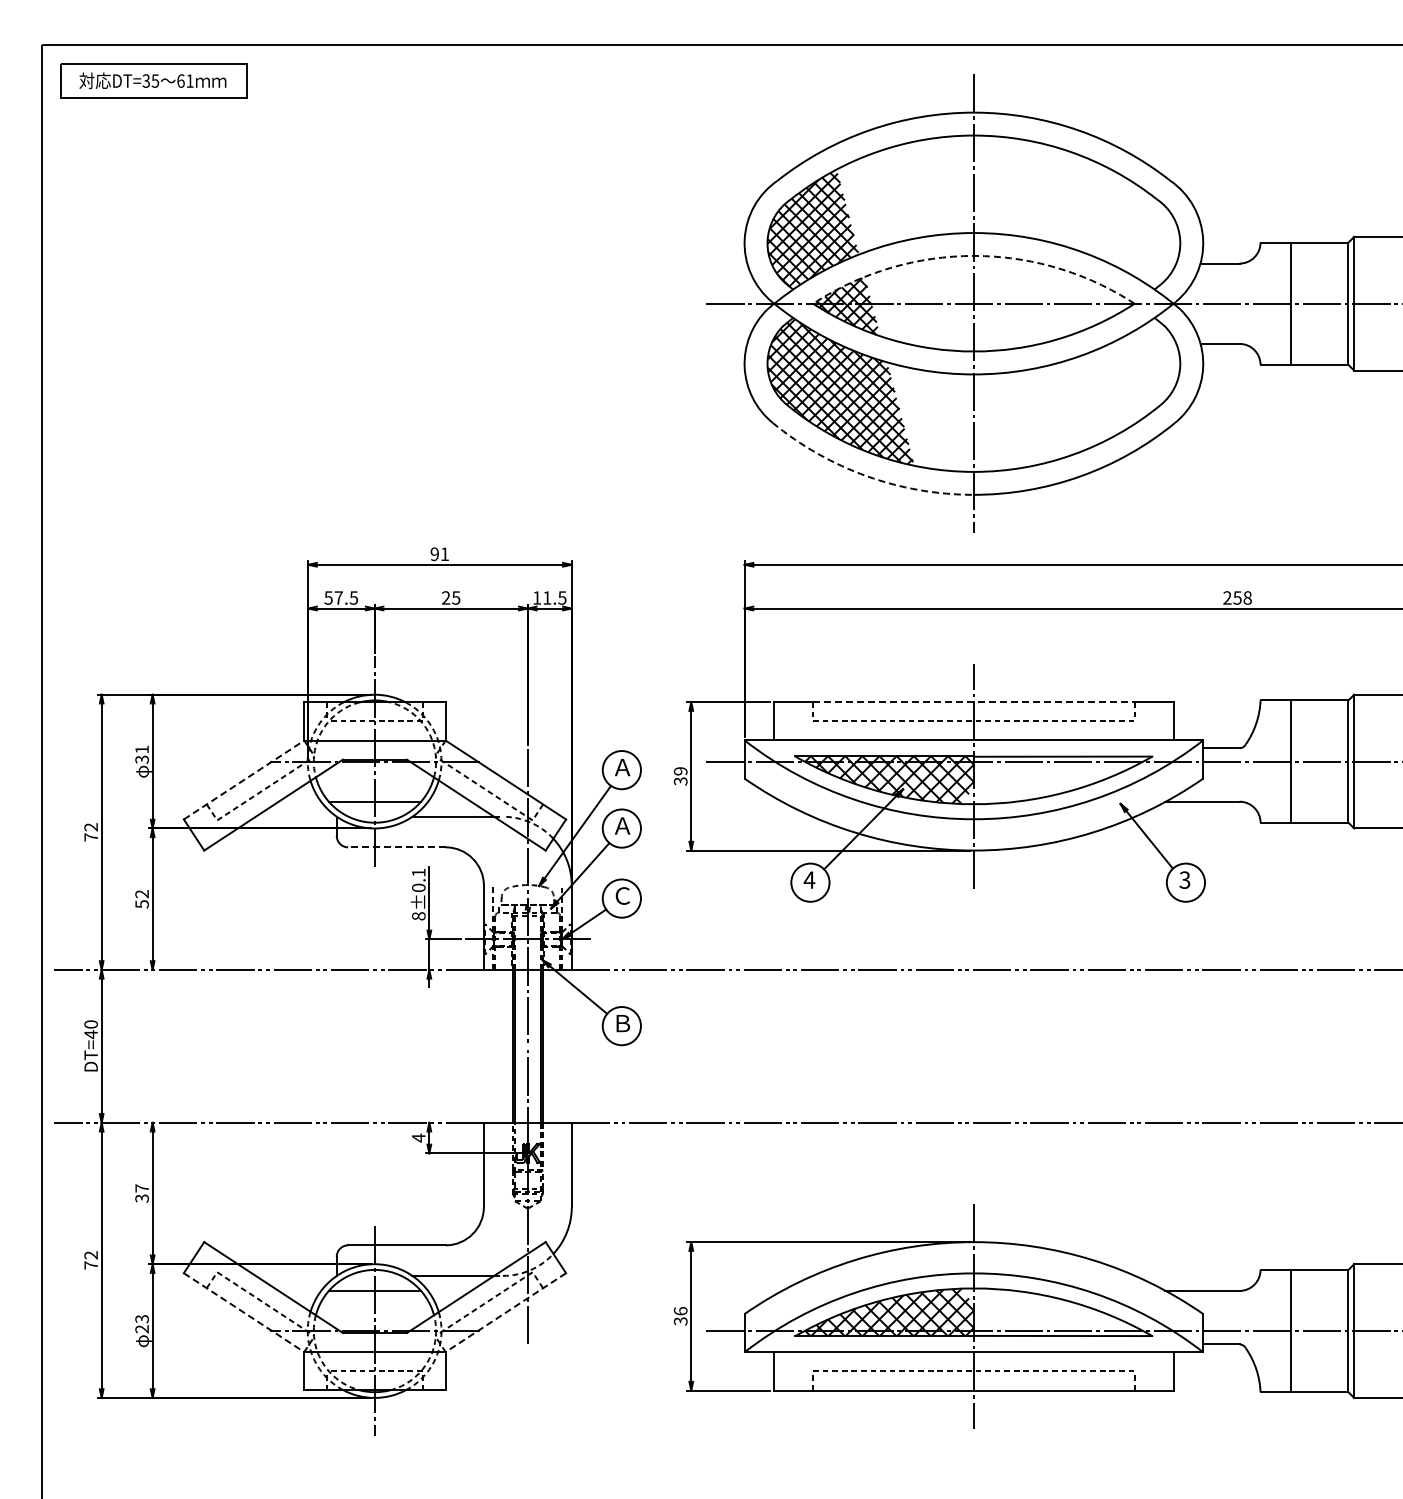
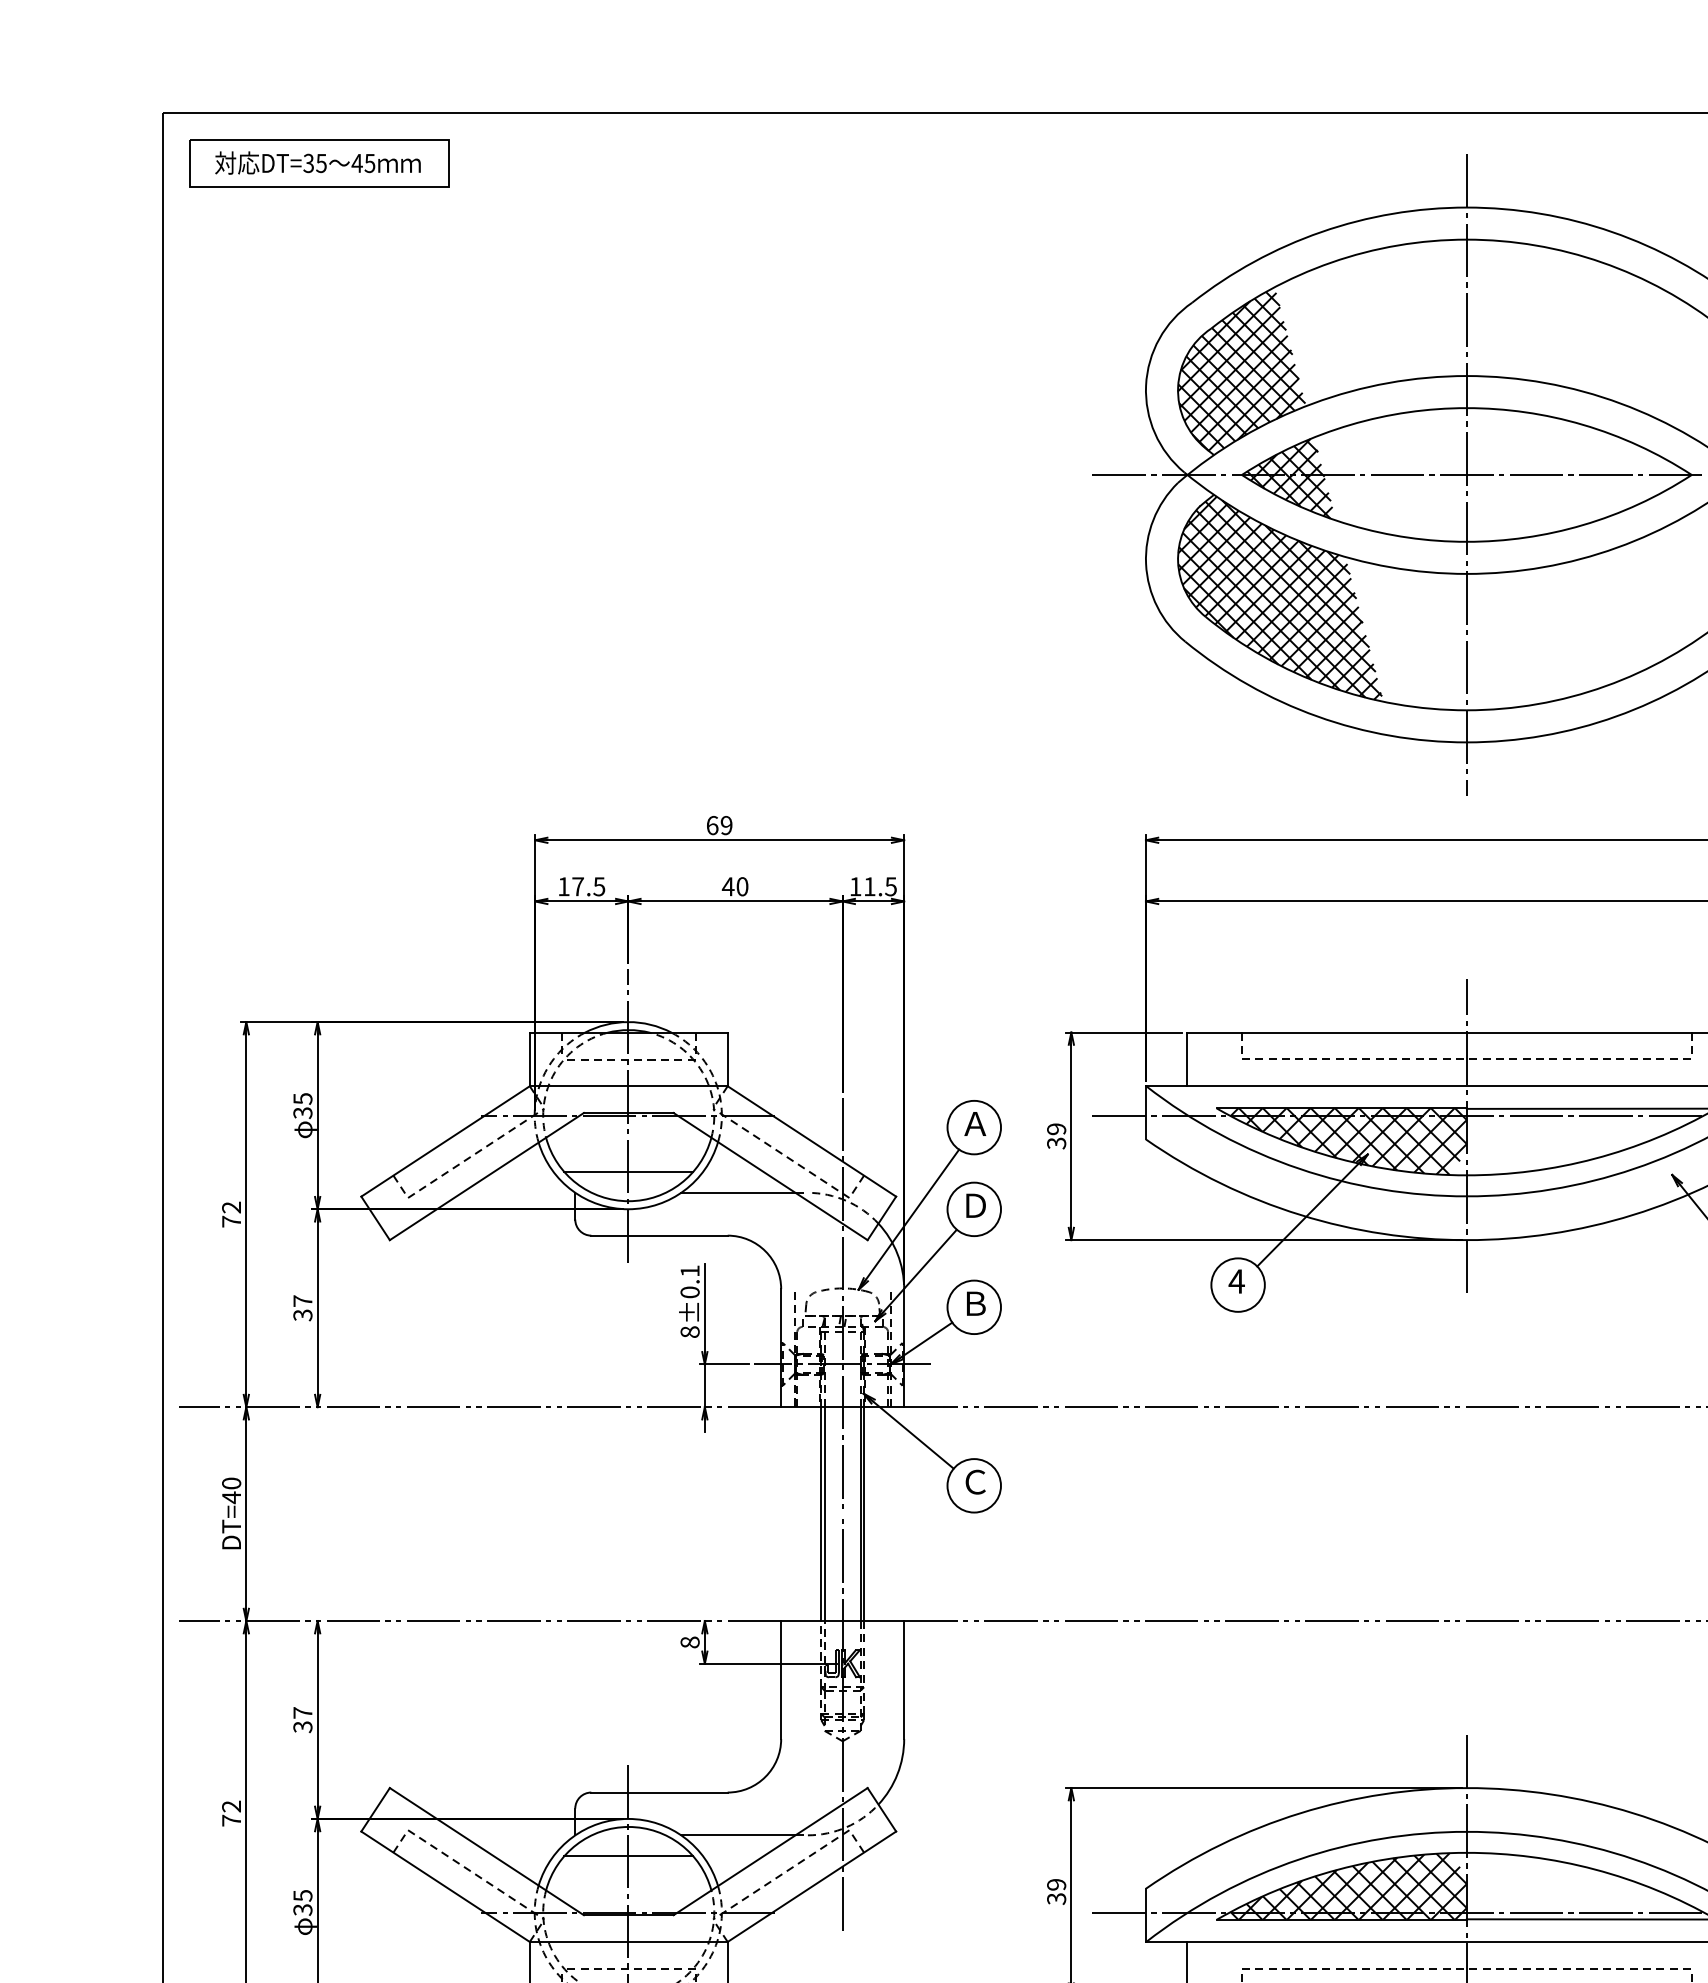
text: (184, 80) -> (362, 162), 61 -> 45
arc: (973, 255) -> (1466, 407), dashed -> solid
arc: (867, 476) -> (1317, 716), dashed -> solid
text: (439, 554) -> (719, 825), 91 -> 69
text: (328, 597) -> (563, 886), 57.5 -> 17.5
text: (450, 597) -> (734, 886), 25 -> 40
line: (973, 702) -> (1466, 1032), dashed -> solid
text: (141, 749) -> (302, 1098), 31 -> 35
line: (244, 780) -> (446, 1142), dashed -> solid
text: (622, 825) -> (975, 1205), Ａ -> Ｄ
line: (396, 847) -> (658, 1235), dashed -> solid
text: (622, 895) -> (975, 1303), Ｃ -> Ｂ
text: (141, 898) -> (302, 1307), 52 -> 37
text: (622, 1023) -> (975, 1482), Ｂ -> Ｃ
text: (418, 1137) -> (689, 1641), 4 -> 8
text: (680, 1311) -> (1056, 1885), 36 -> 39
line: (244, 1312) -> (446, 1886), dashed -> solid
line: (505, 1312) -> (811, 1886), dashed -> solid
text: (141, 1324) -> (302, 1903), 23 -> 35

